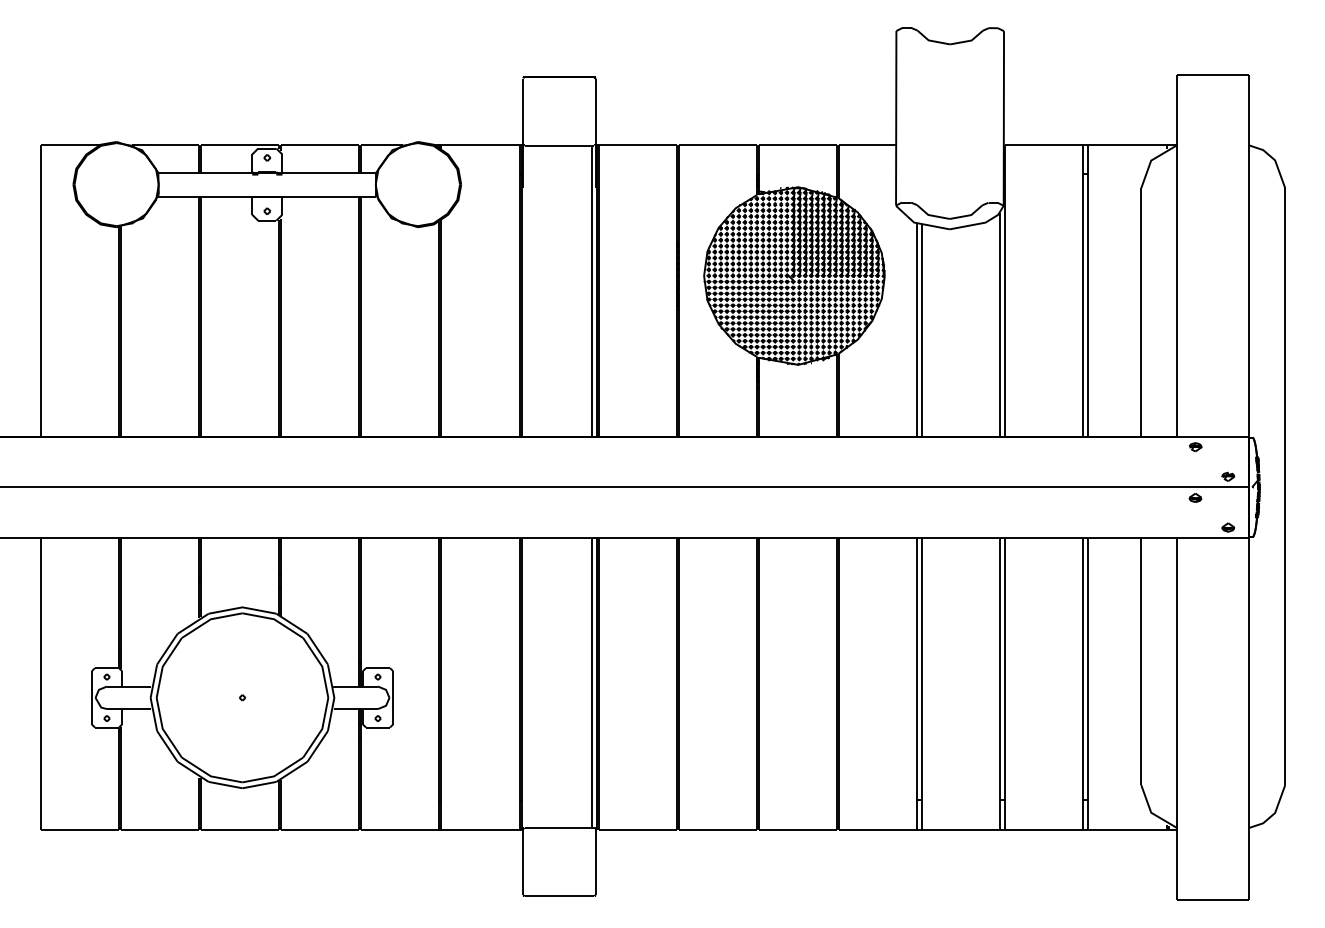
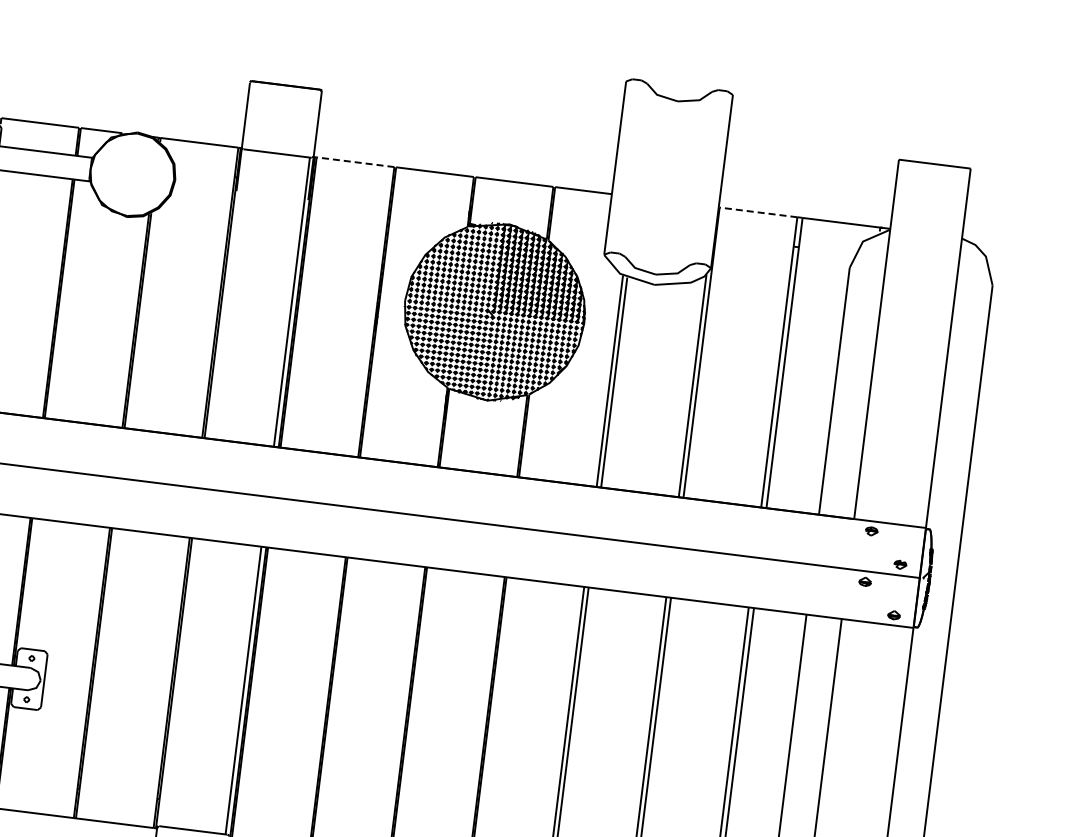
line: (637, 144) -> (355, 162), solid -> dashed
line: (1043, 144) -> (758, 212), solid -> dashed

